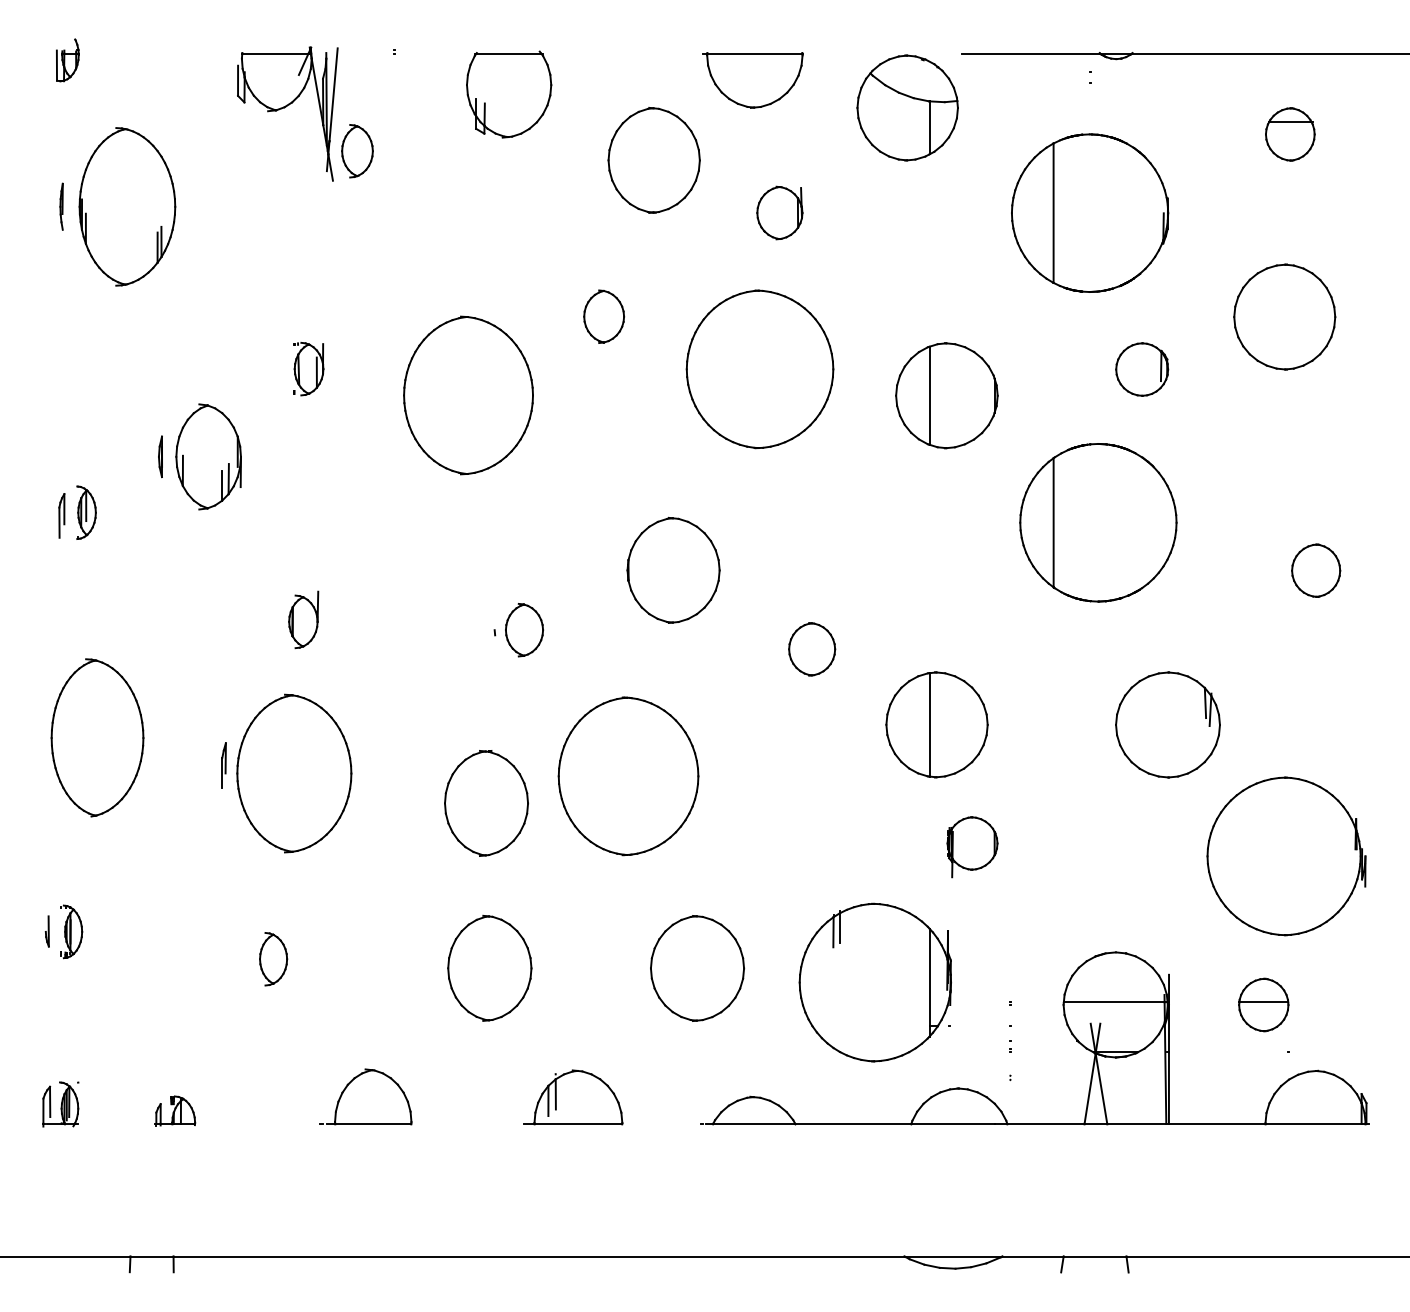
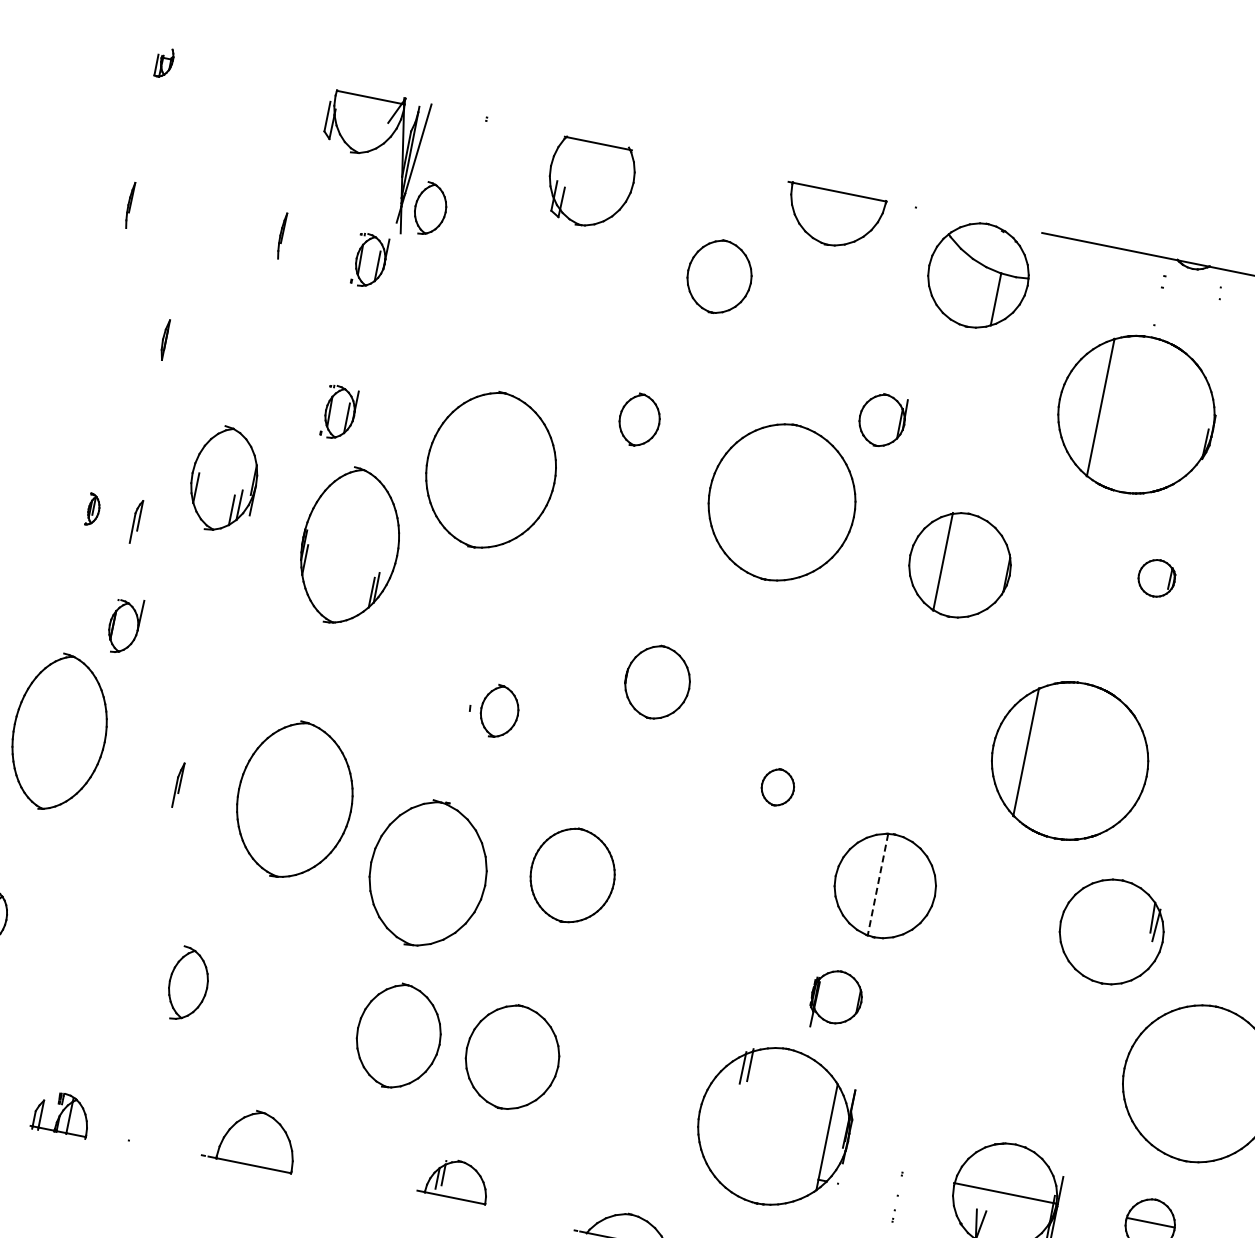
part: (67, 60) -> (164, 62), size x0.7
part: (653, 160) -> (718, 276), size x0.7
part: (127, 206) -> (350, 546), moved
line: (216, 206) -> (281, 235), added
part: (779, 212) -> (881, 419), moved
part: (308, 214) -> (370, 261), added
part: (1142, 369) -> (1156, 578), size x0.7
line: (159, 456) -> (163, 339), moved
part: (86, 512) -> (93, 509), size x0.6
part: (61, 515) -> (136, 521), moved
part: (1098, 522) -> (1070, 760), moved
part: (673, 569) -> (657, 681), size x0.7
part: (303, 619) -> (124, 625), moved
part: (812, 649) -> (778, 787), size x0.7
line: (929, 724) -> (878, 884), solid -> dashed
part: (294, 773) -> (295, 800), moved
part: (628, 776) -> (572, 875), size x0.6
part: (486, 803) -> (428, 874), size x1.4
part: (972, 847) -> (836, 1001), moved
part: (273, 959) -> (188, 984), size x1.4
part: (697, 968) -> (512, 1057), moved
part: (573, 1097) -> (455, 1179), size x0.7
part: (175, 1110) -> (62, 1113), size x1.4

